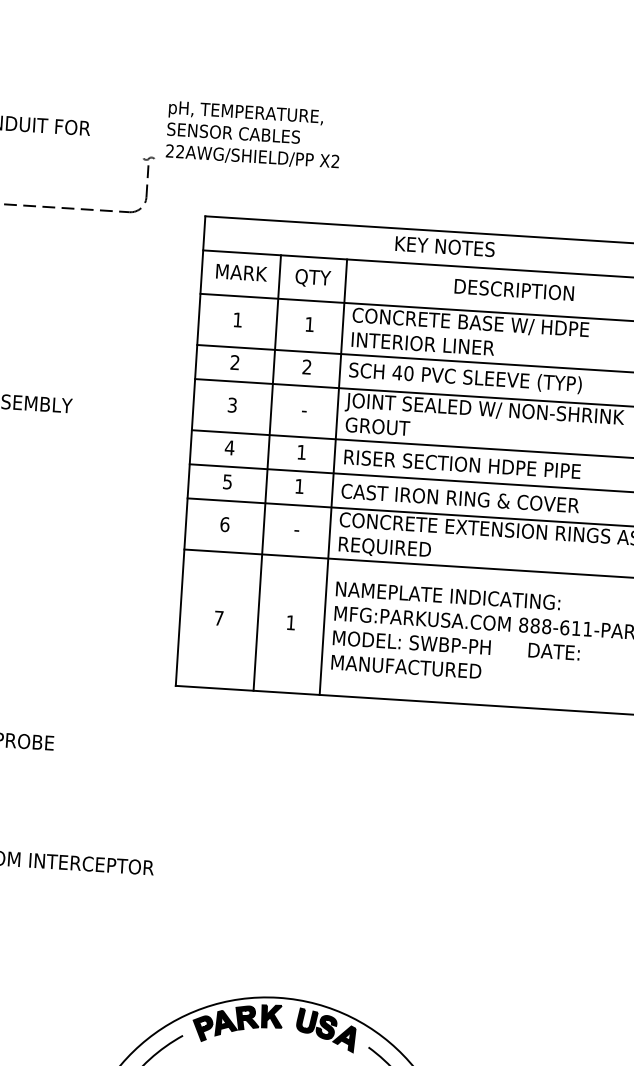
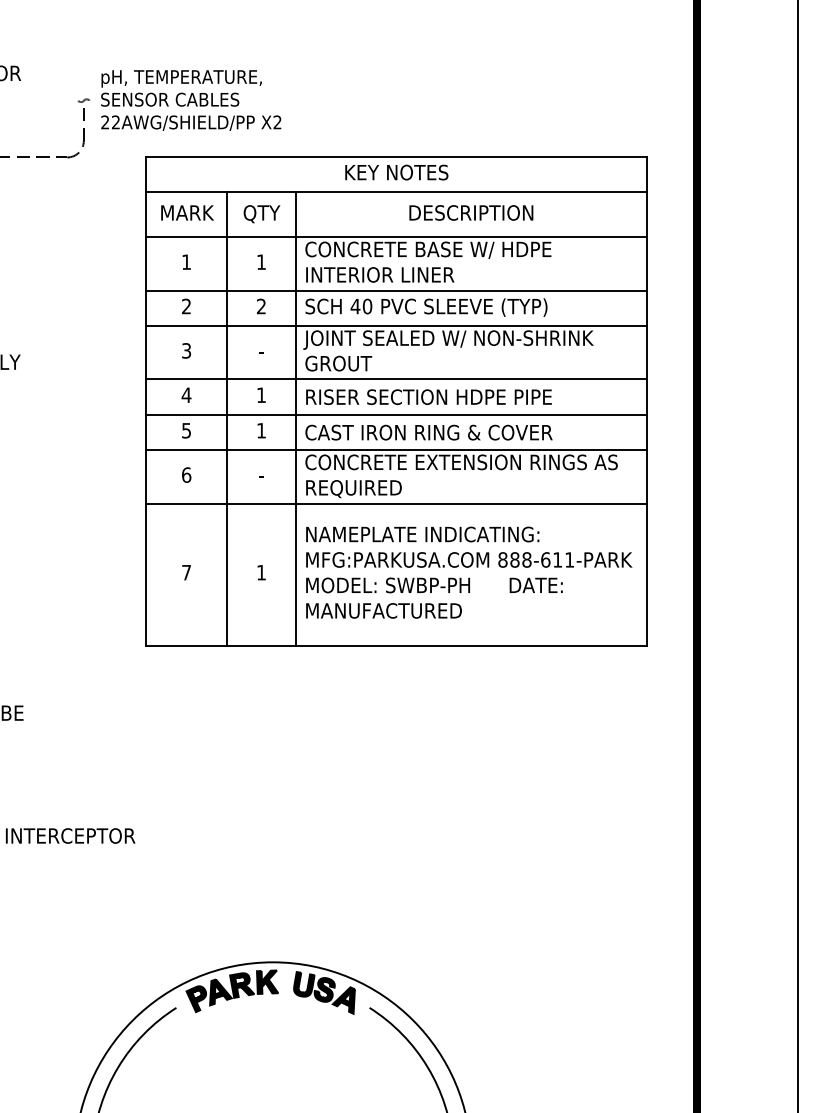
text: (254, 135) -> (191, 100), moved

